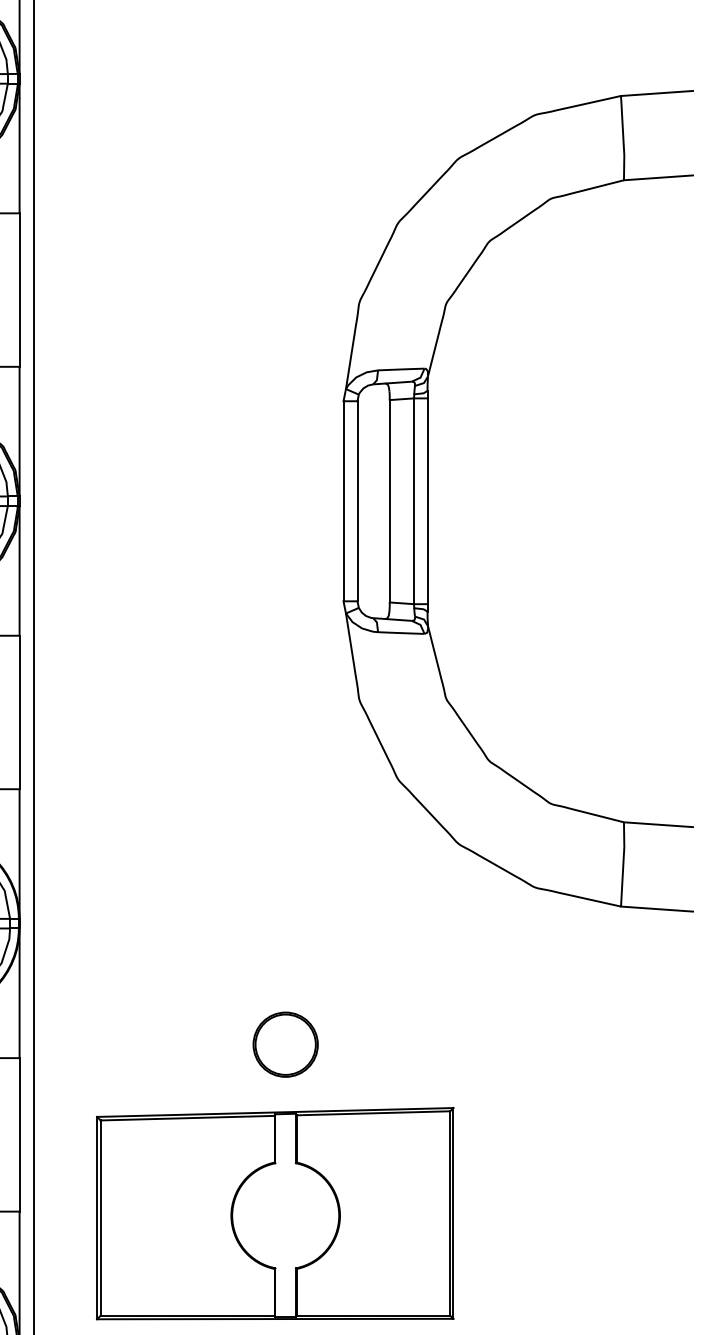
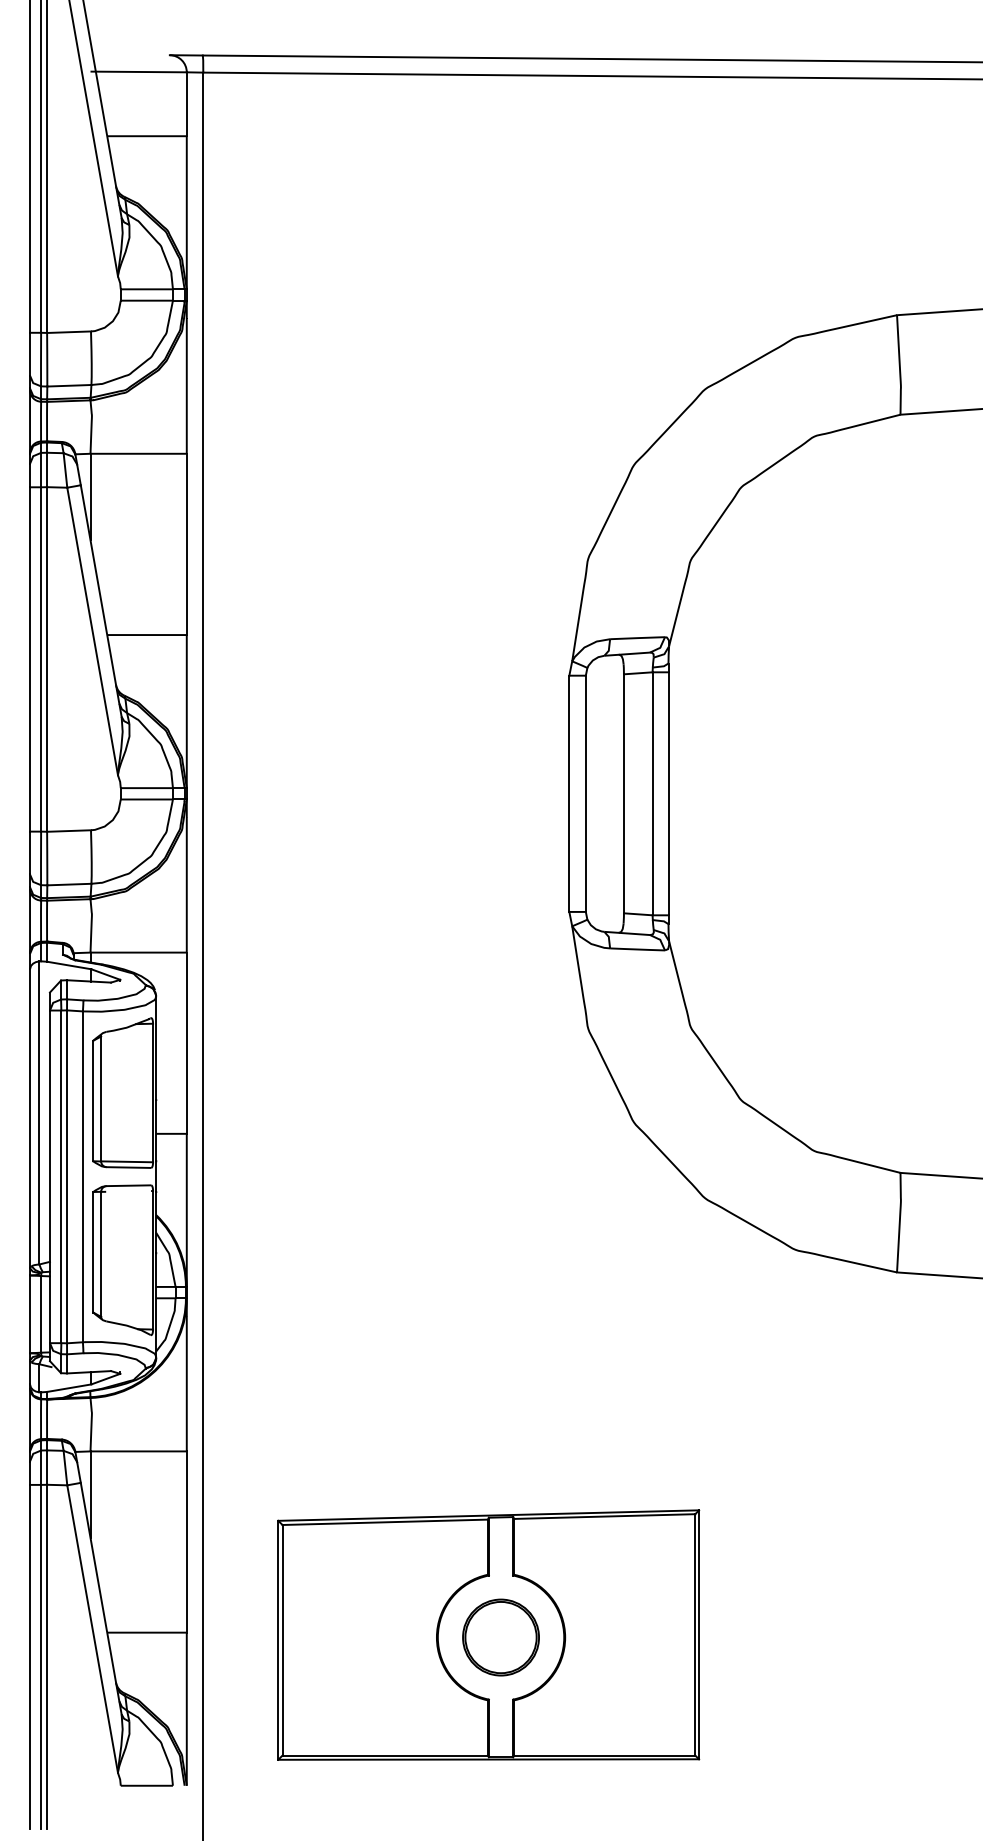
part: (285, 1044) -> (500, 1637), moved

